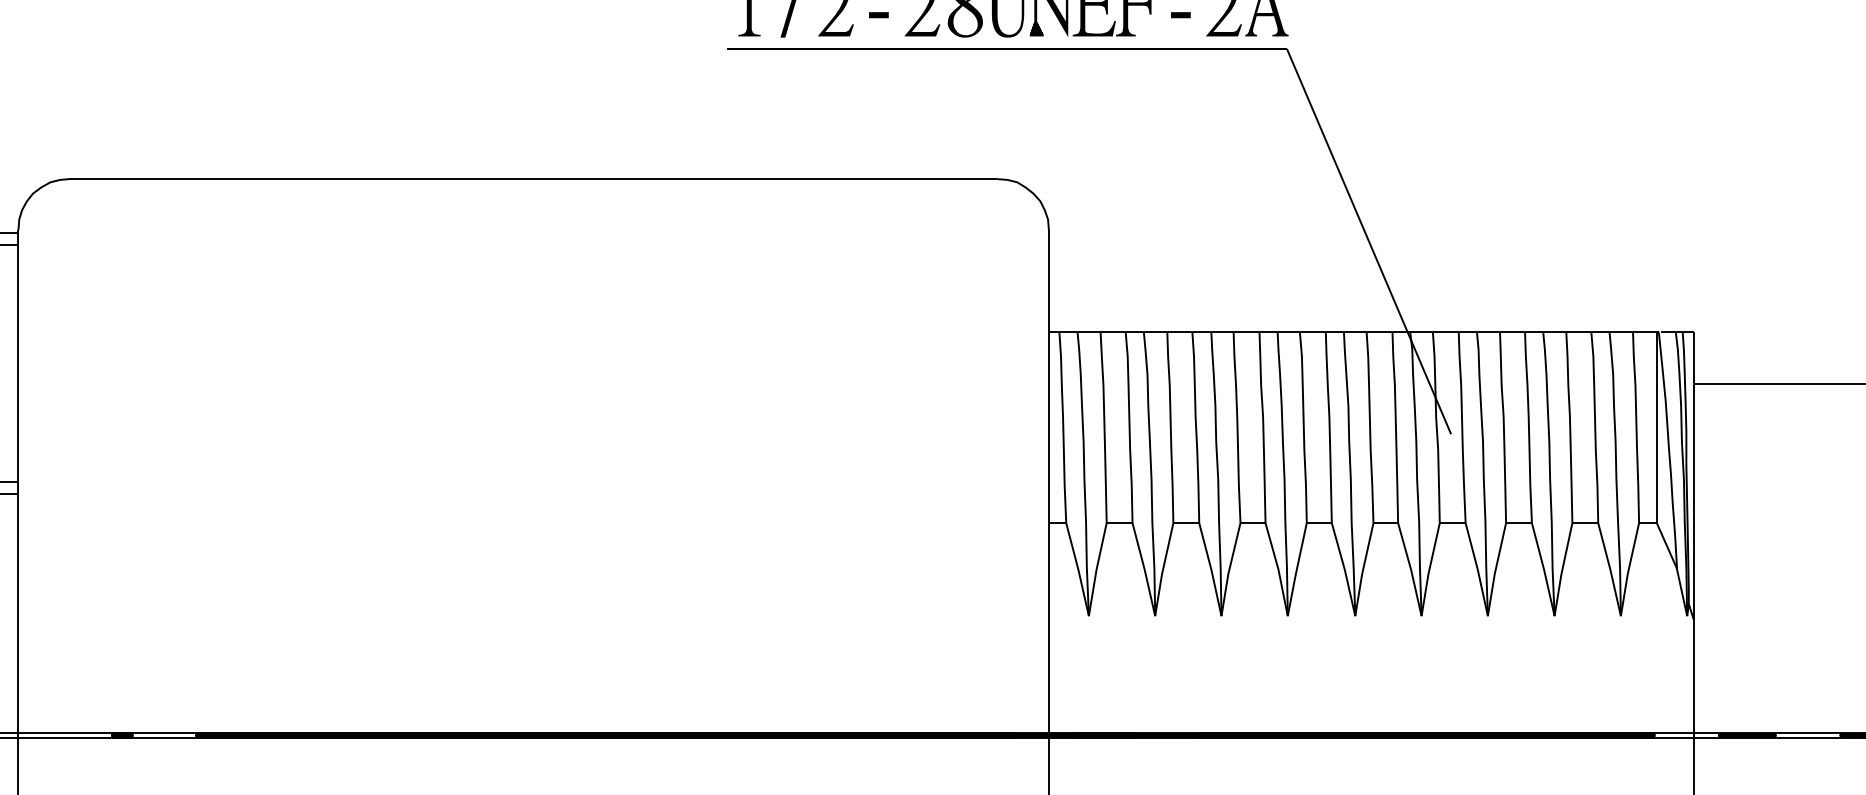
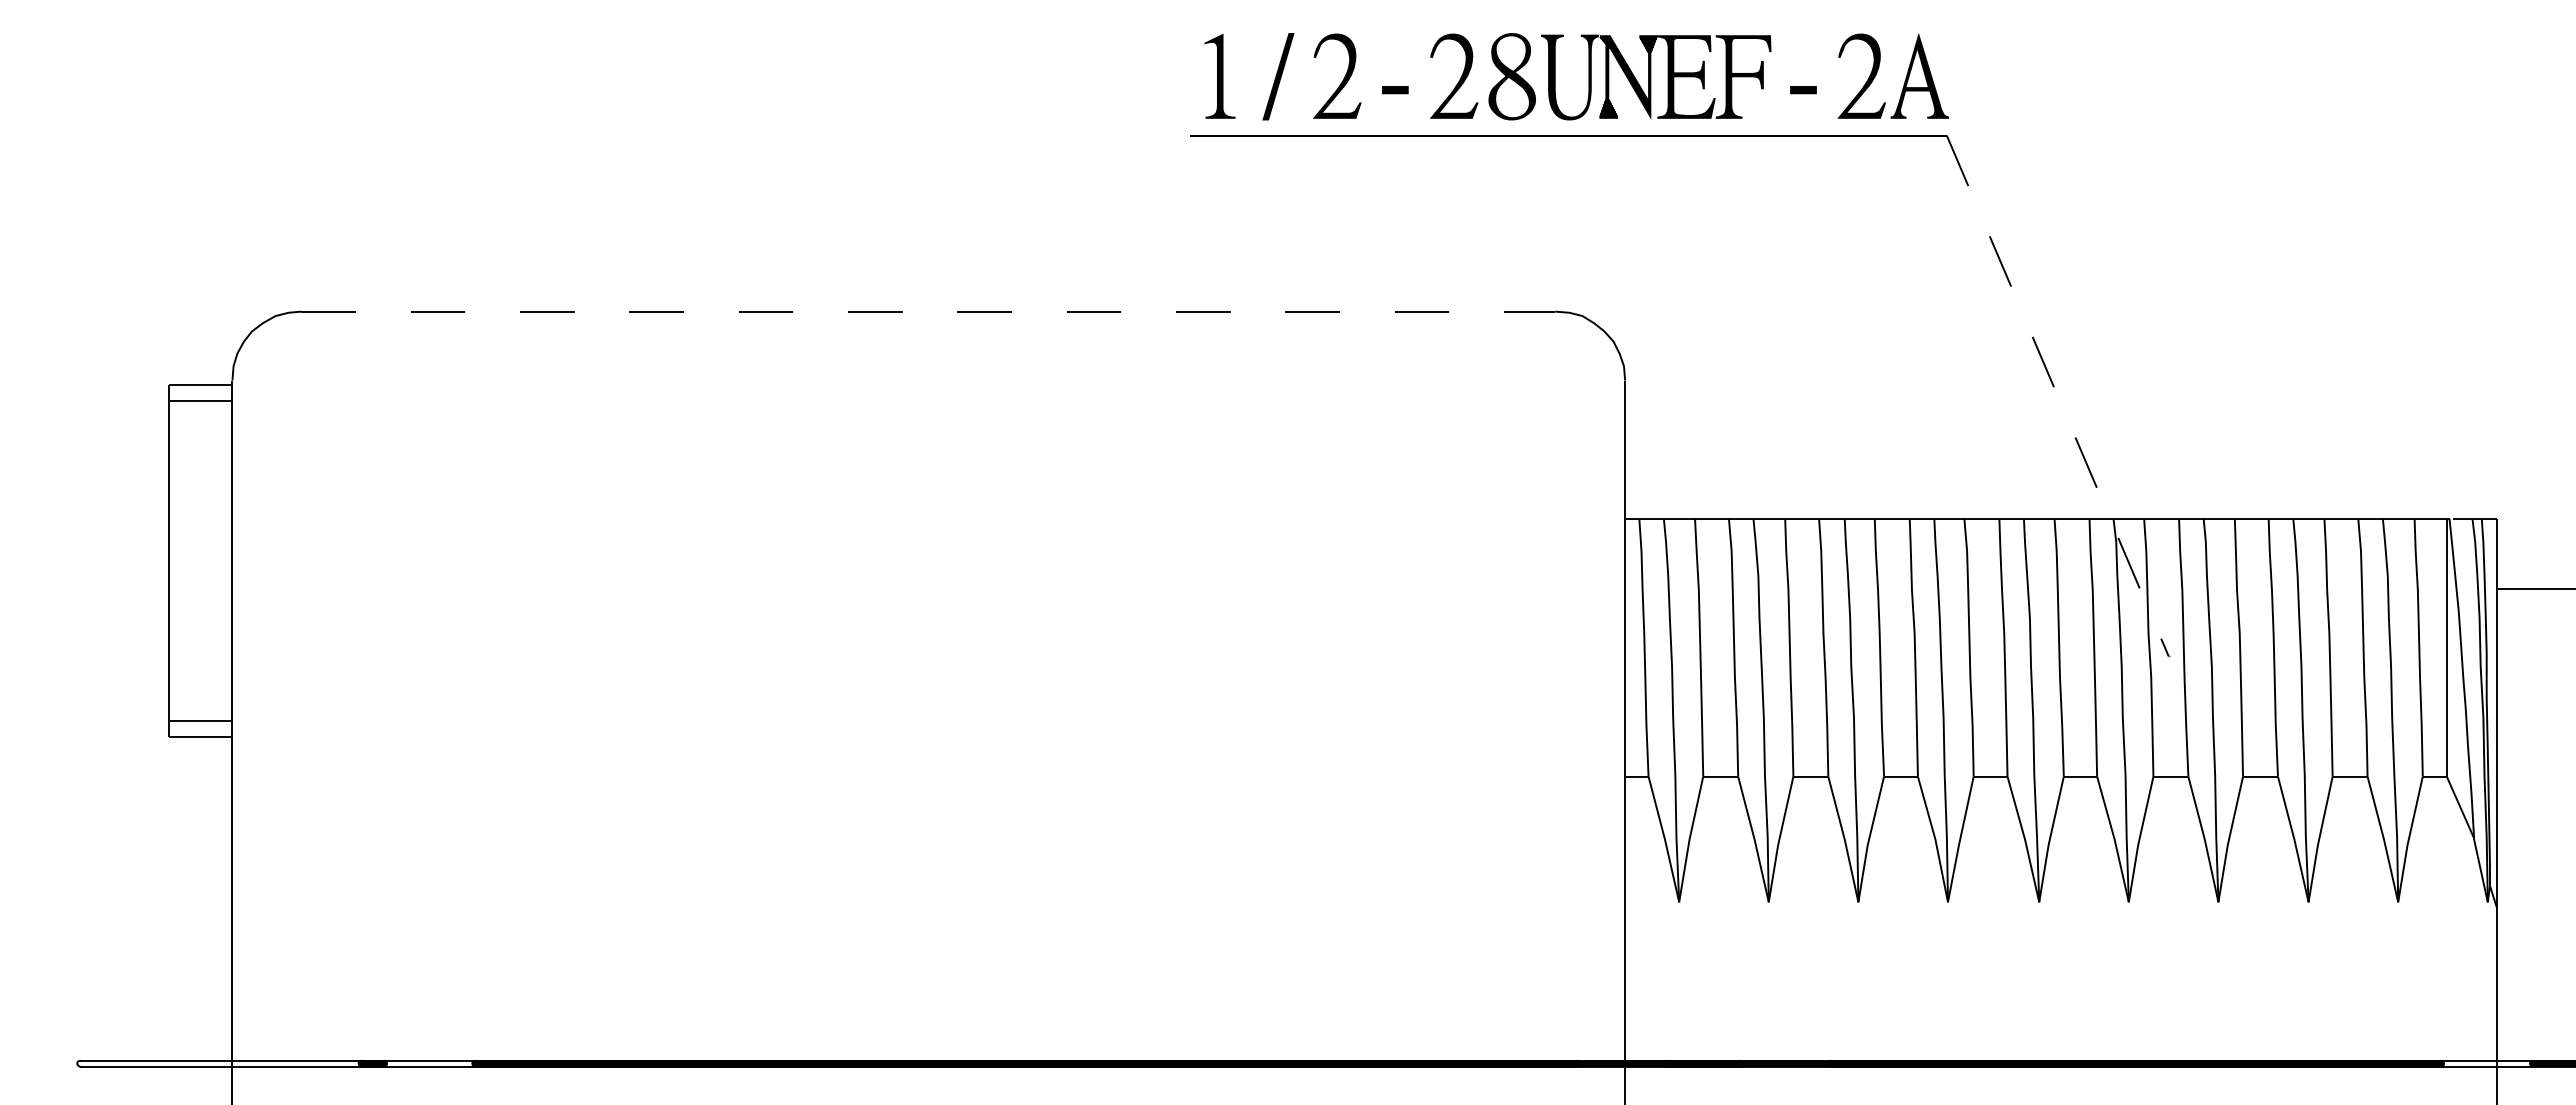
line: (533, 179) -> (928, 311), solid -> dashed
line: (1369, 241) -> (2058, 396), solid -> dashed

